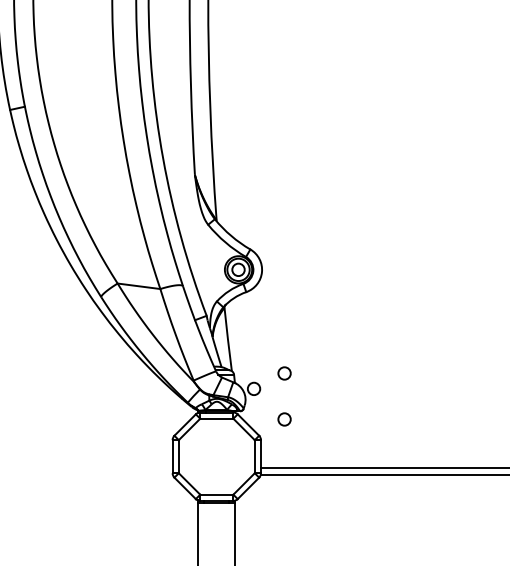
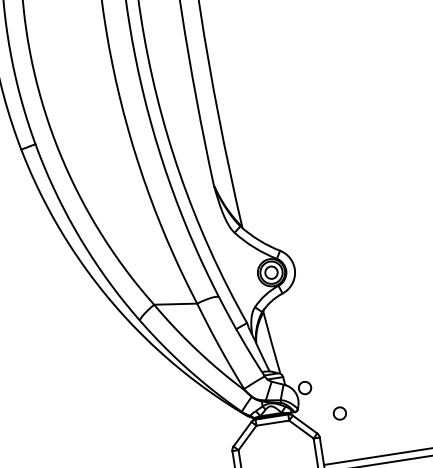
circle: (284, 373) -> (332, 368), removed

